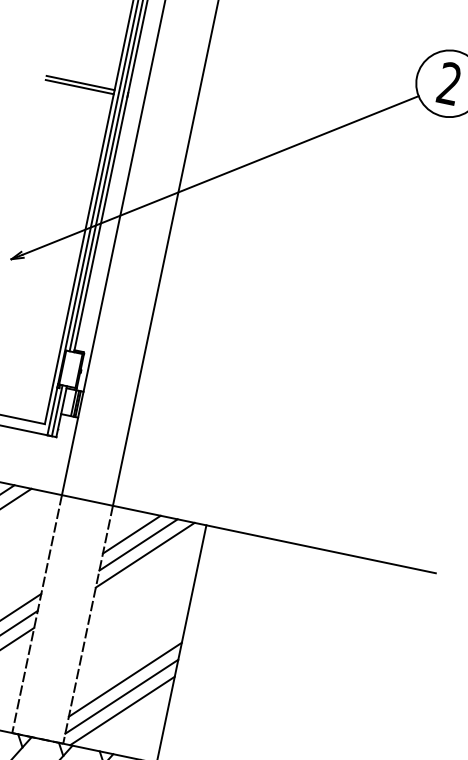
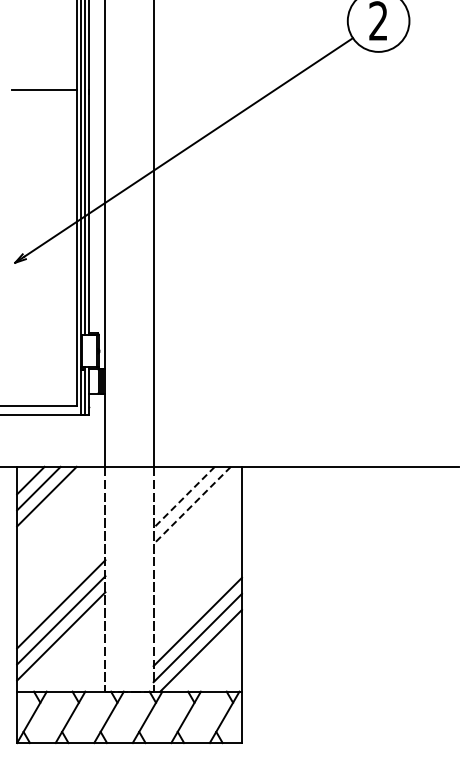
line: (79, 87) -> (44, 94), removed
line: (131, 534) -> (175, 489), removed
line: (137, 544) -> (183, 497), solid -> dashed
line: (145, 555) -> (192, 505), solid -> dashed

